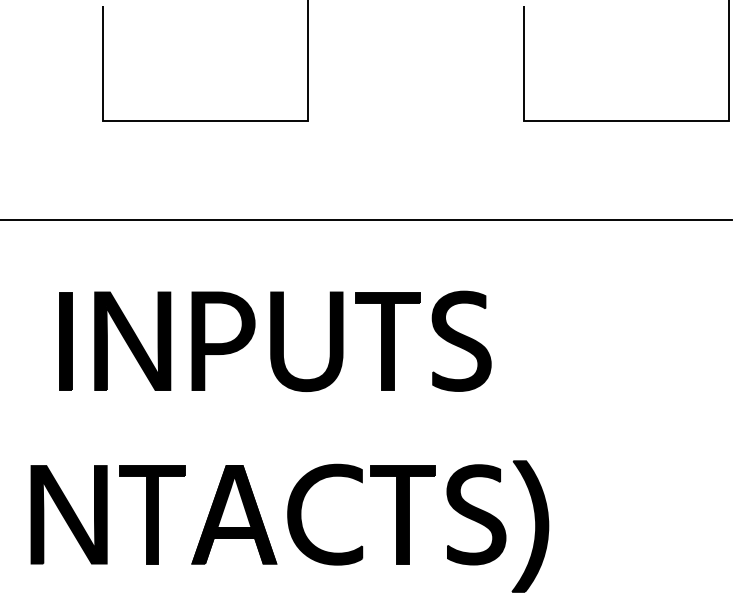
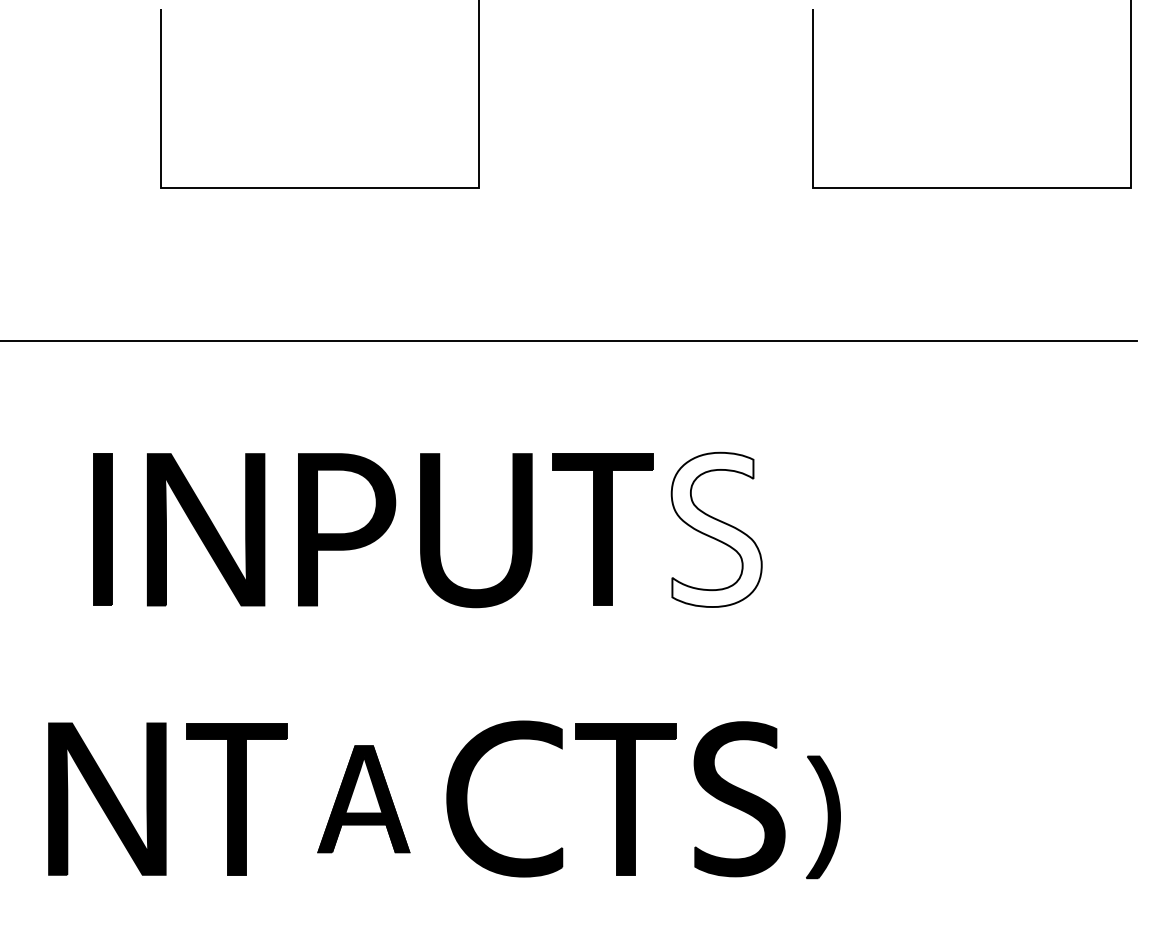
fill: (461, 341) -> (716, 530), removed
part: (234, 514) -> (364, 798), size x0.7
part: (530, 526) -> (823, 817), size x0.6

